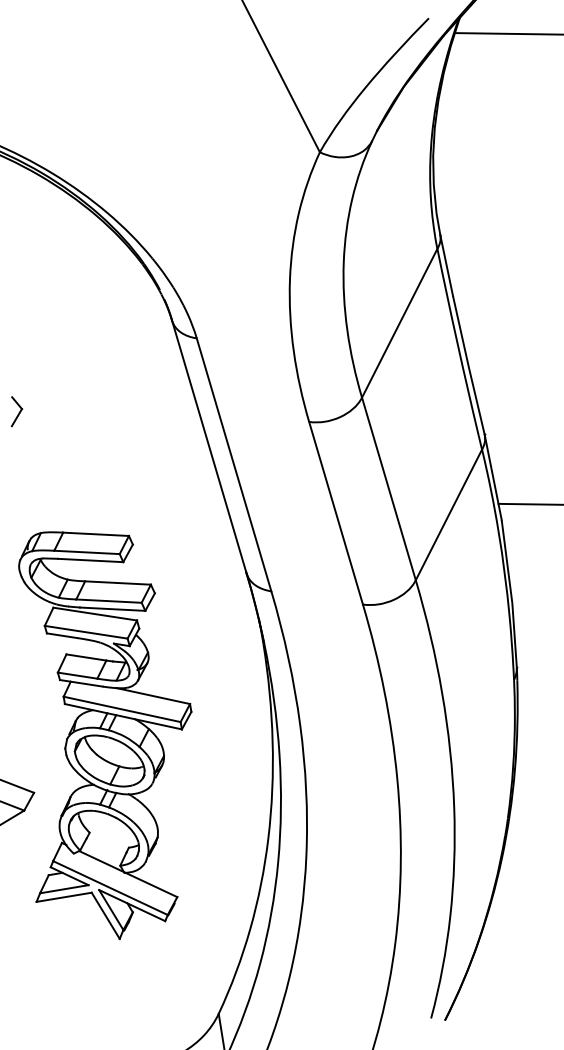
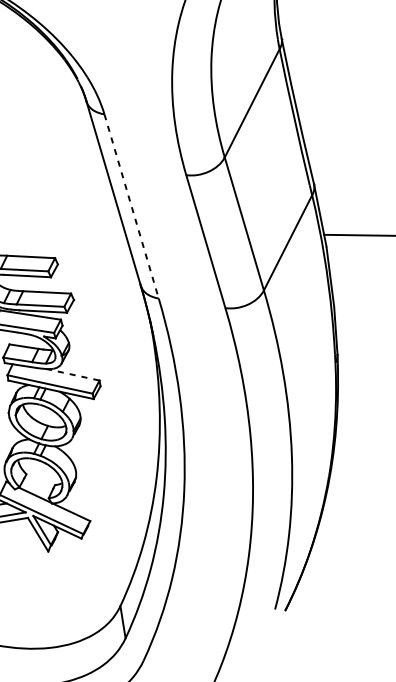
line: (234, 464) -> (131, 206), solid -> dashed
line: (153, 696) -> (72, 375), solid -> dashed

